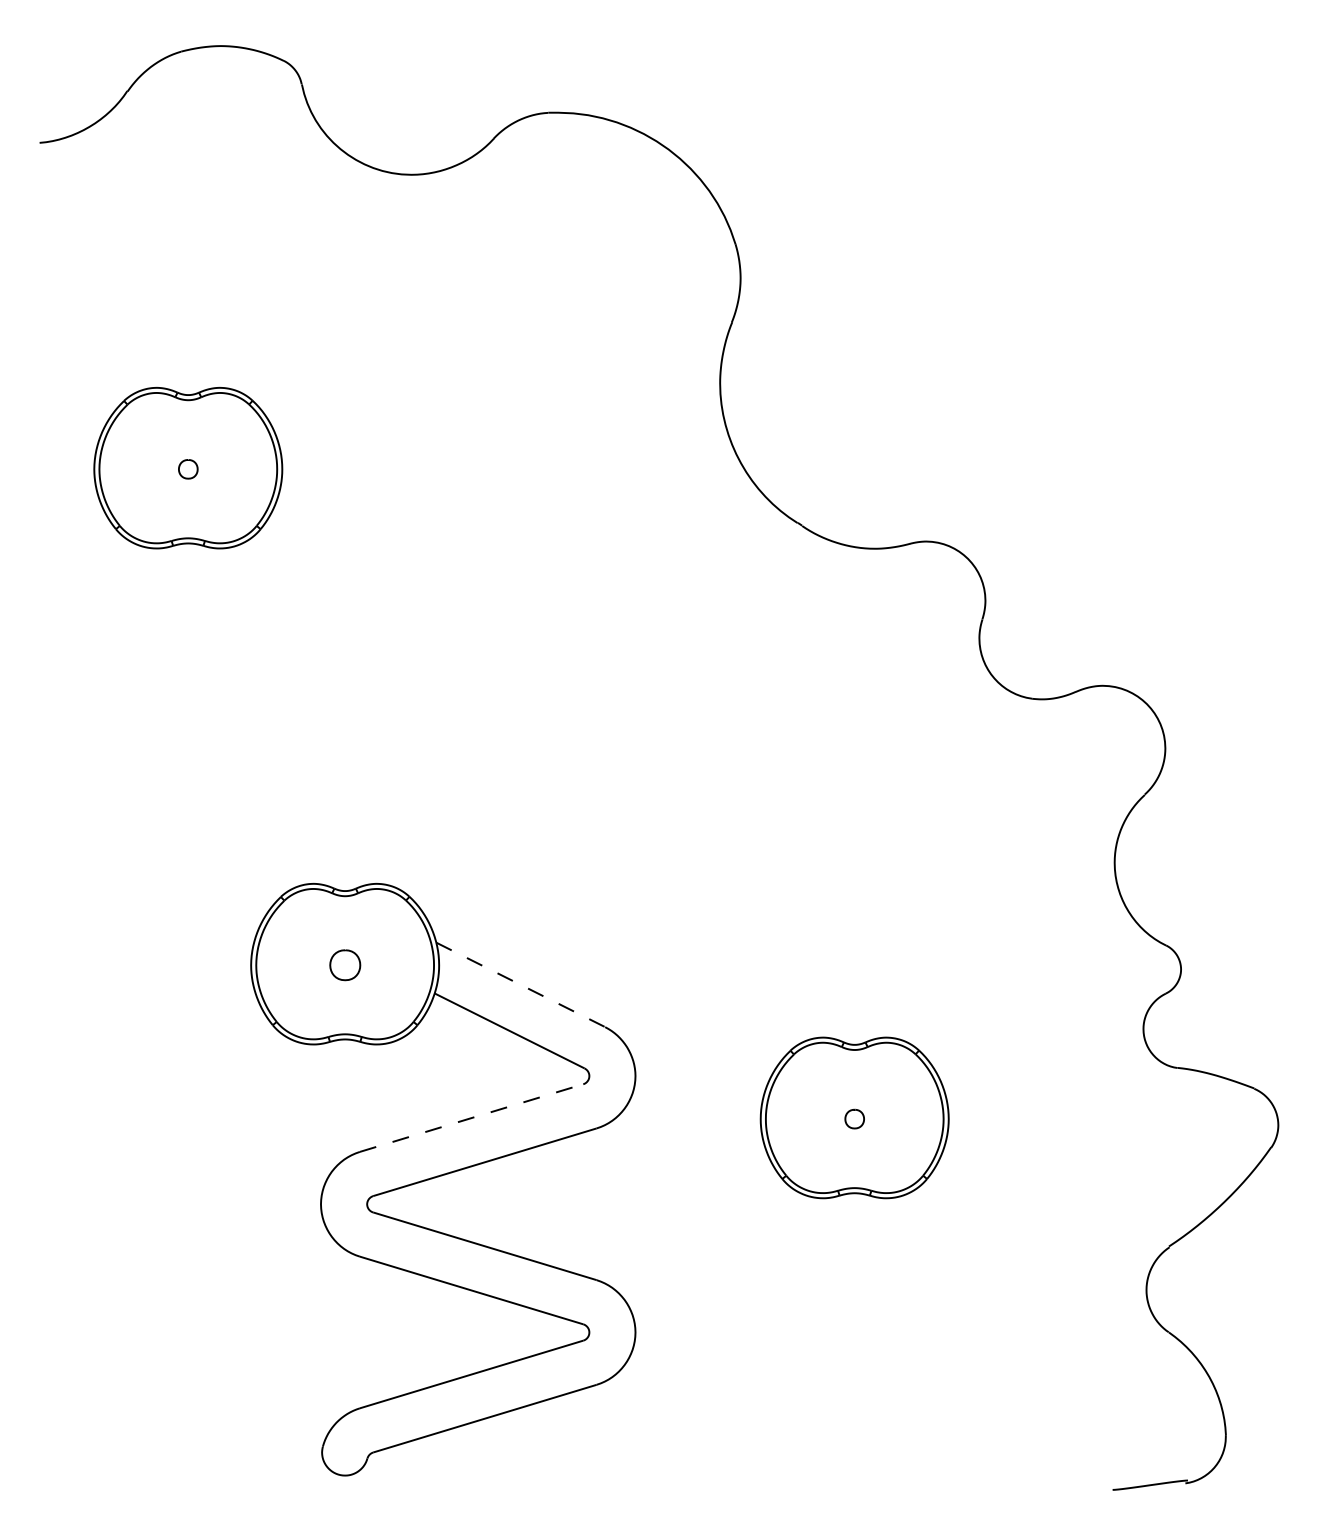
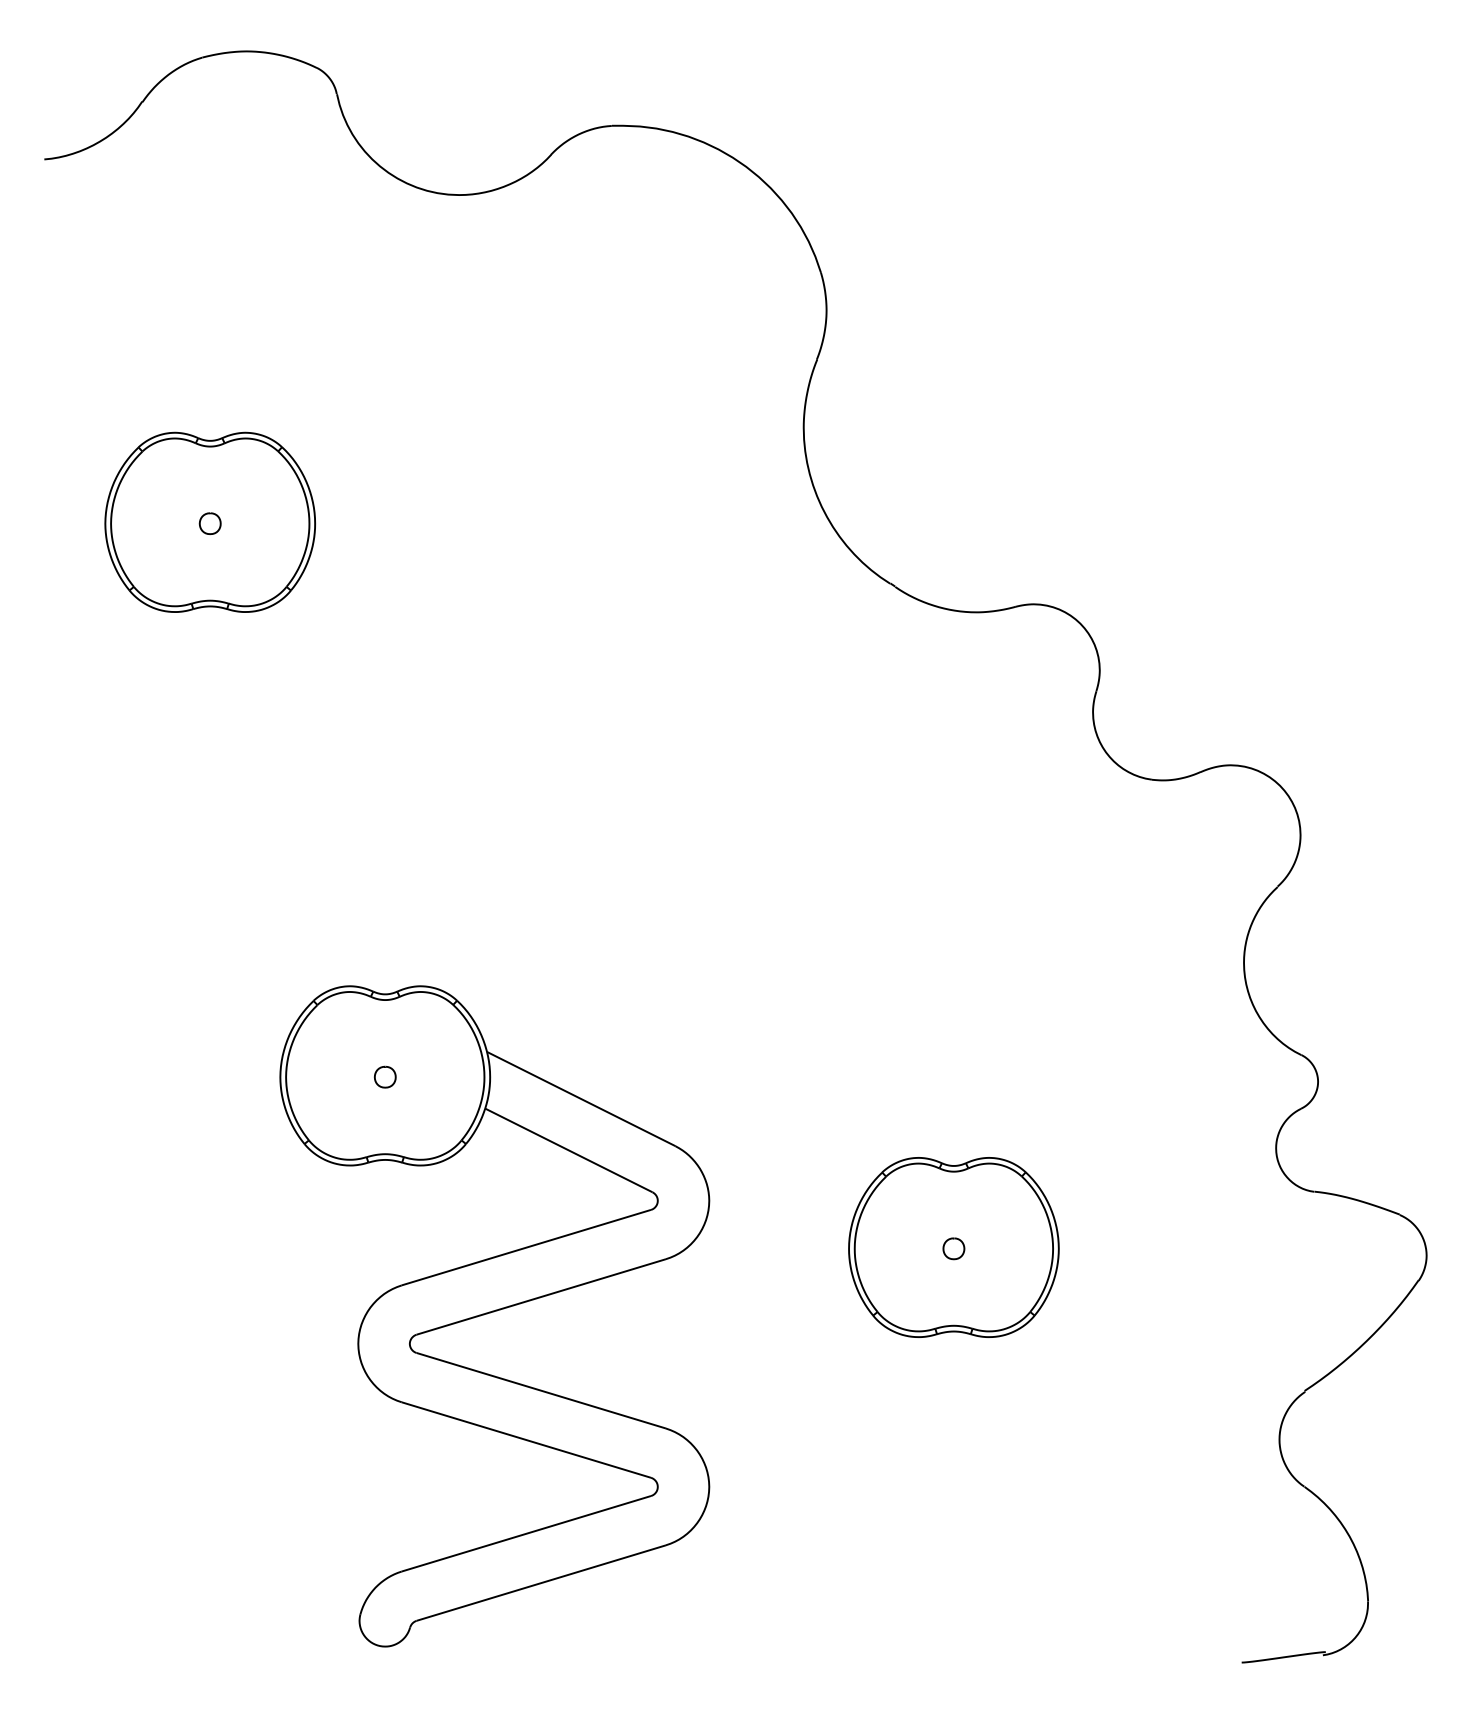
part: (344, 965) -> (384, 1077), size x0.62
line: (521, 985) -> (582, 1099), dashed -> solid
line: (471, 1118) -> (526, 1248), dashed -> solid

